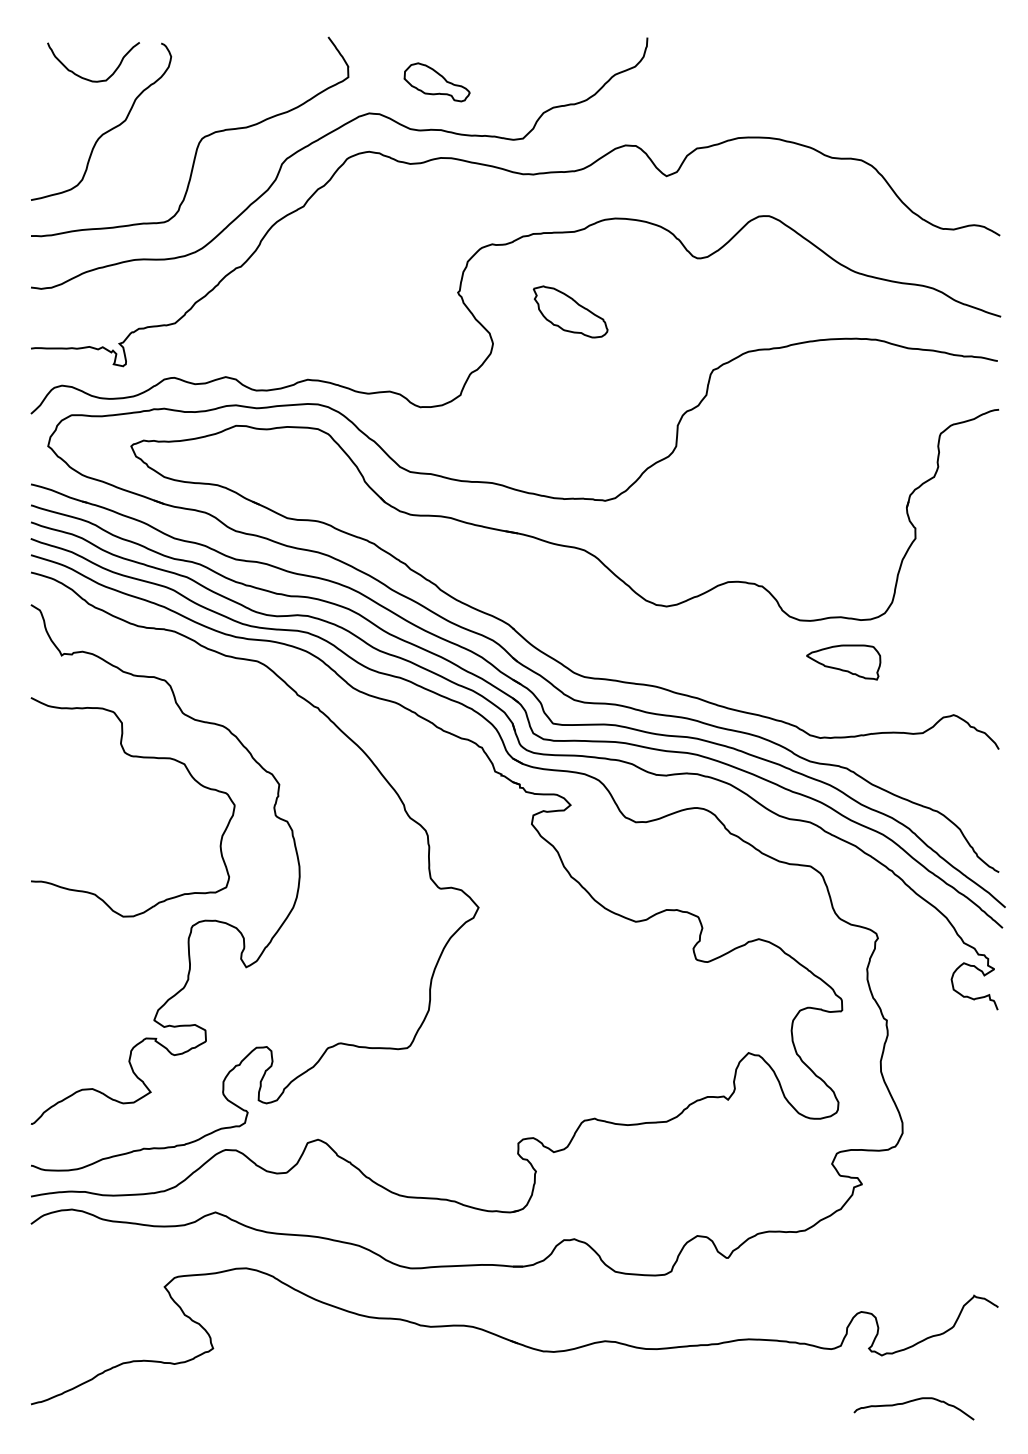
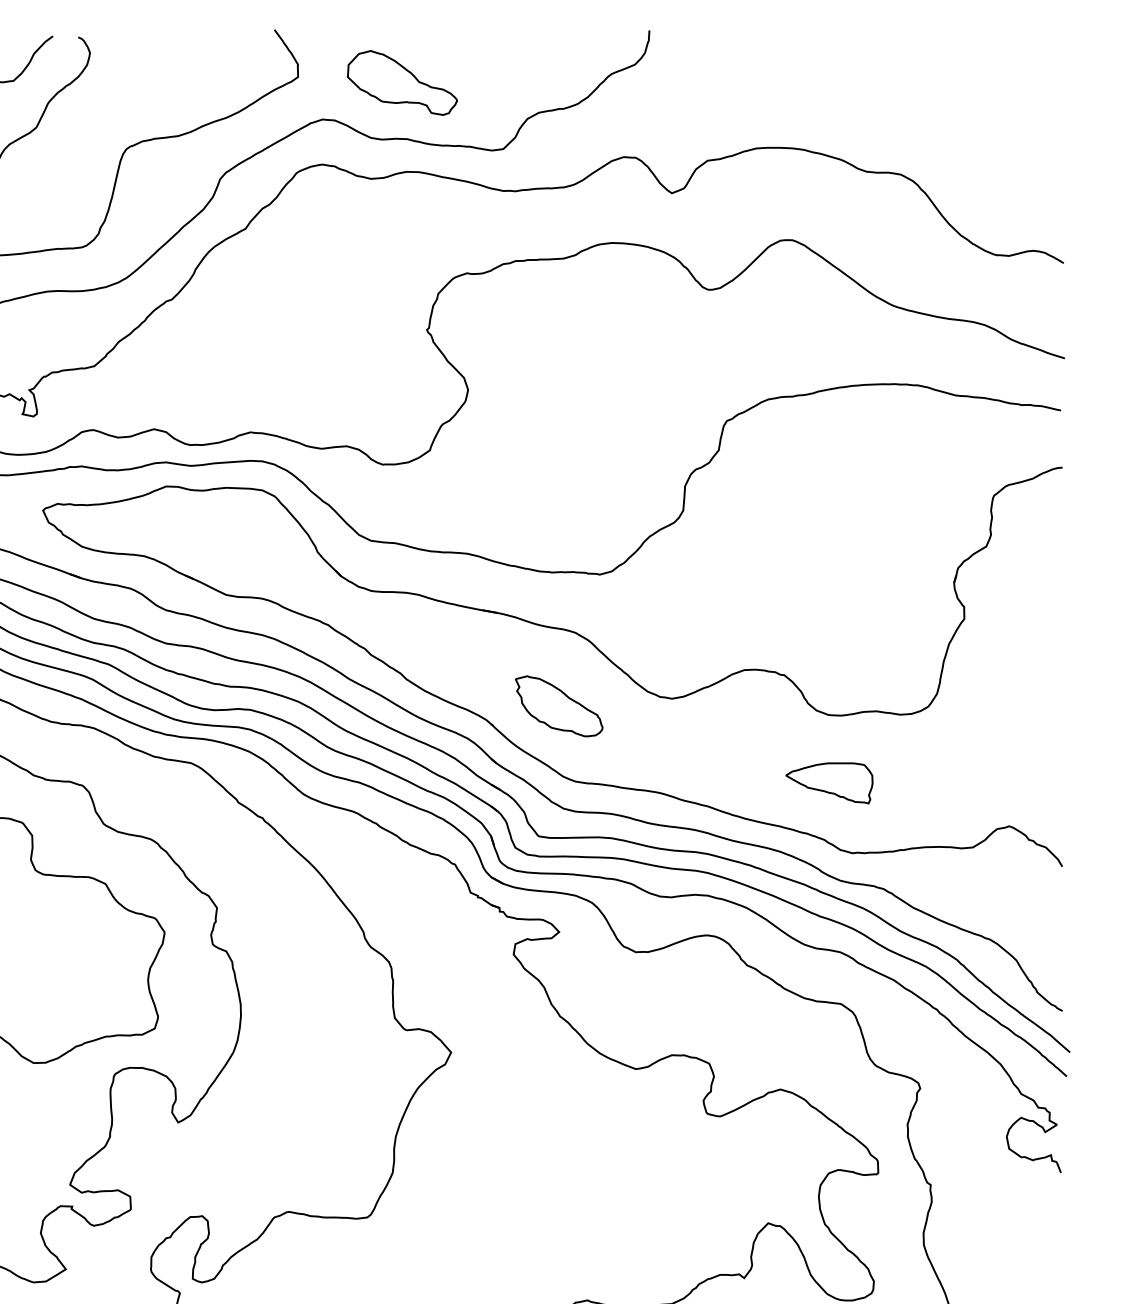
part: (436, 82) -> (401, 83), size x1.43
part: (570, 311) -> (559, 705), moved
part: (843, 662) -> (829, 783), moved

